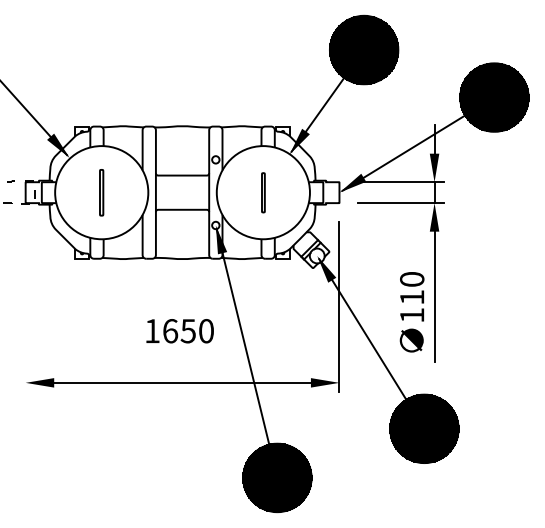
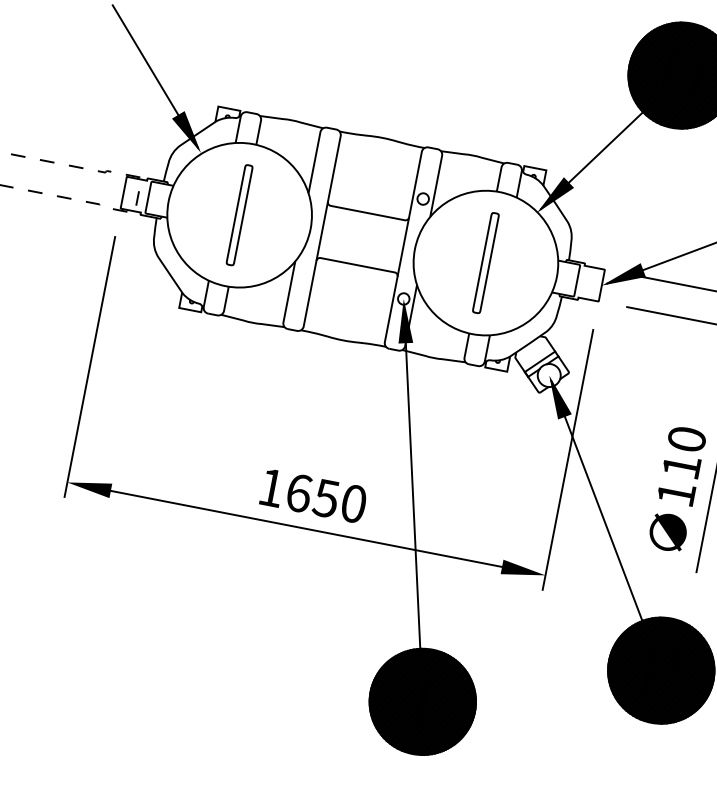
part: (101, 192) -> (239, 214), size x1.43
part: (263, 192) -> (486, 262), size x1.67
line: (25, 306) -> (89, 366), added
text: (179, 331) -> (312, 496), moved

